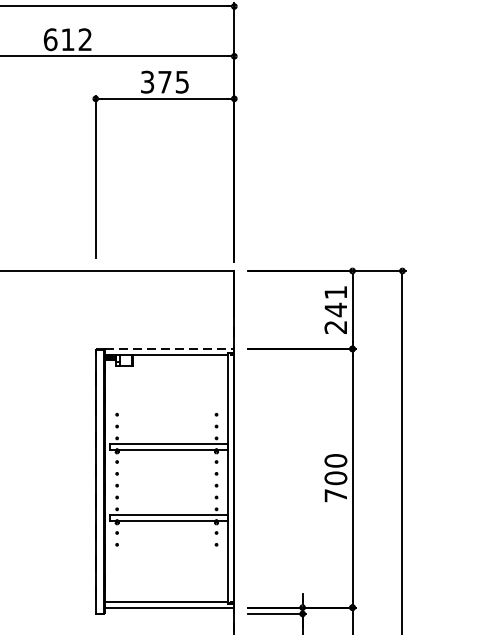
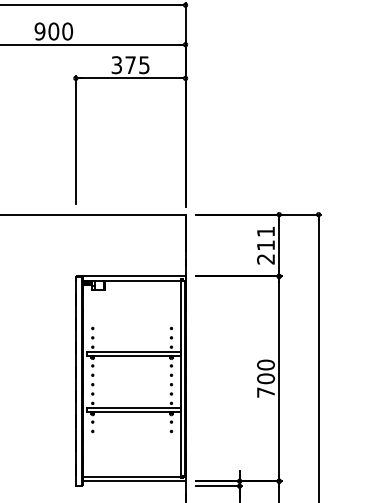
text: (67, 39) -> (53, 31), 612 -> 900
text: (335, 309) -> (265, 245), 241 -> 211
line: (169, 349) -> (134, 276), dashed -> solid

